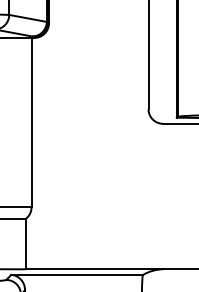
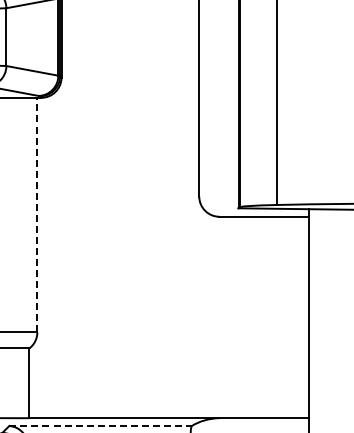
line: (31, 122) -> (37, 214), solid -> dashed
line: (77, 275) -> (101, 426), solid -> dashed

